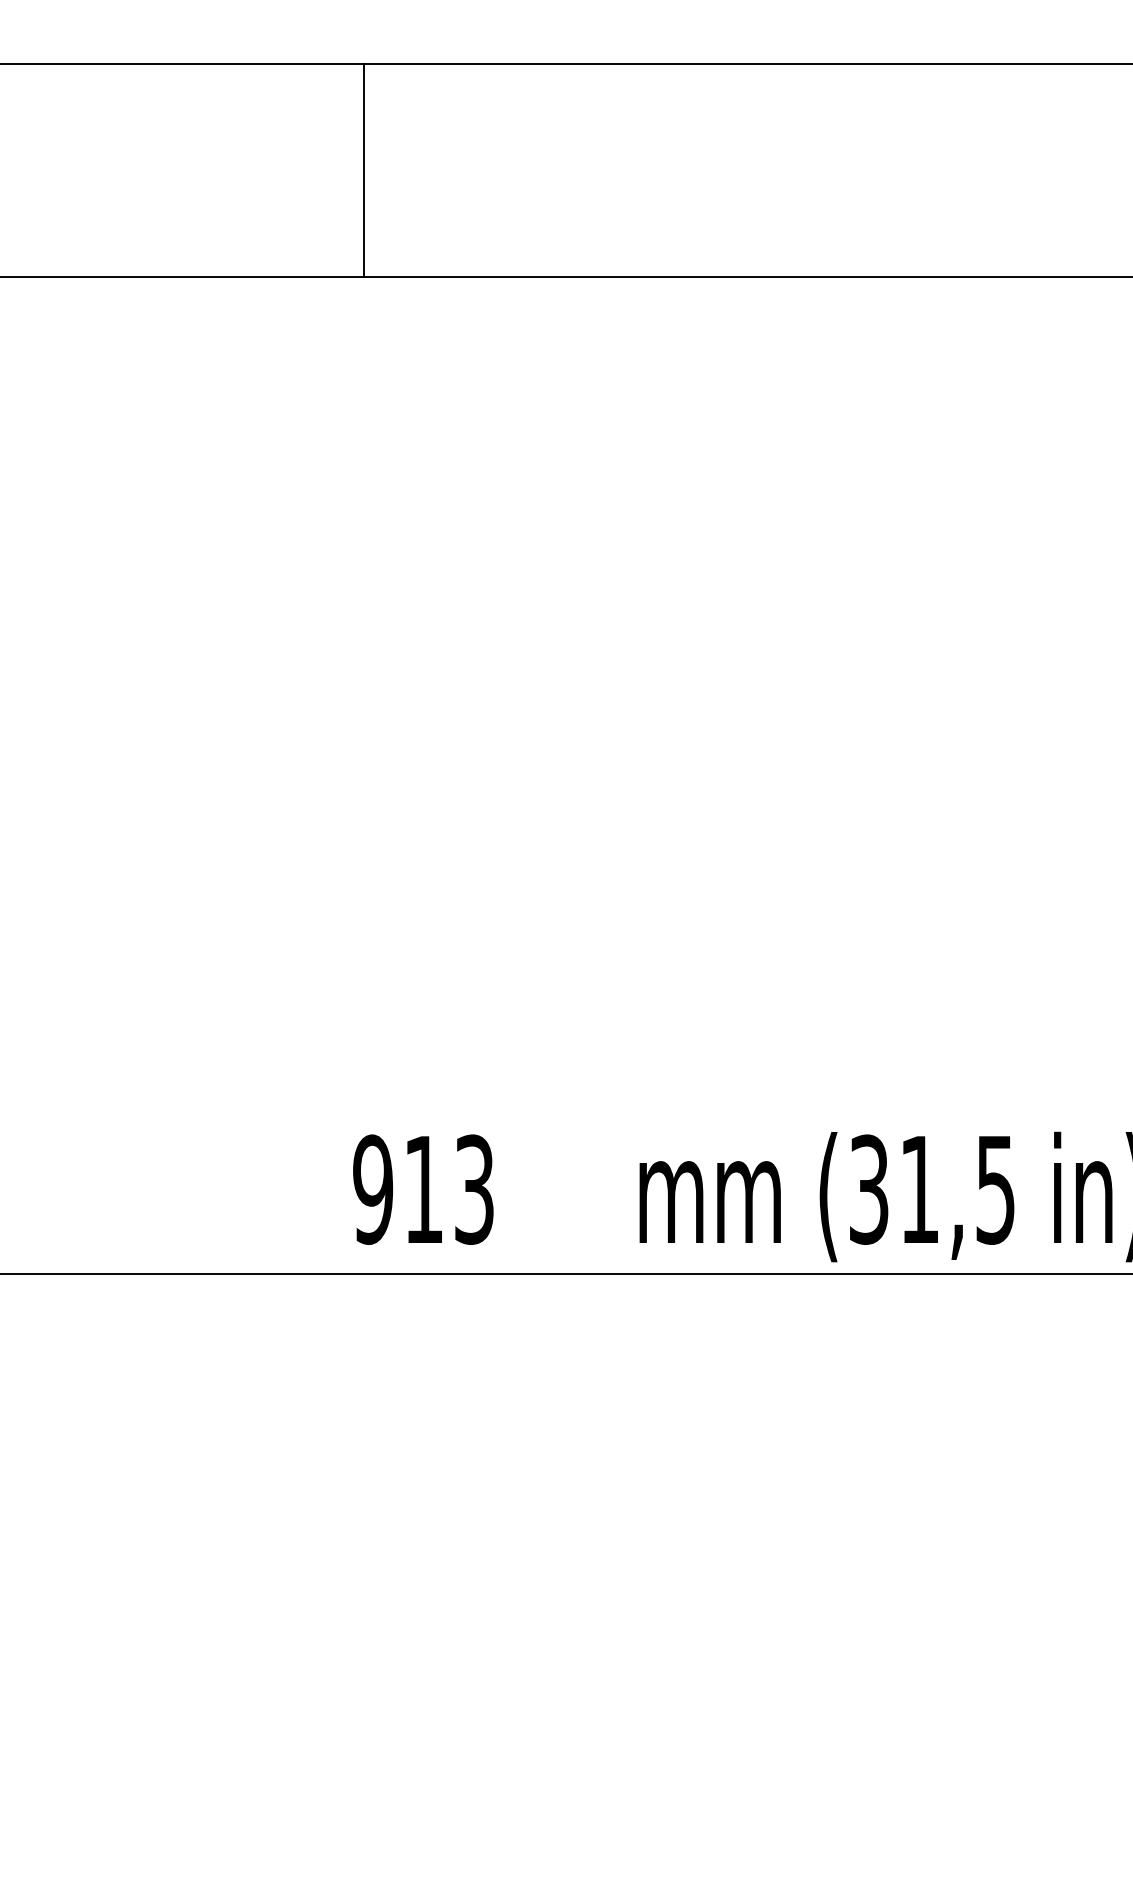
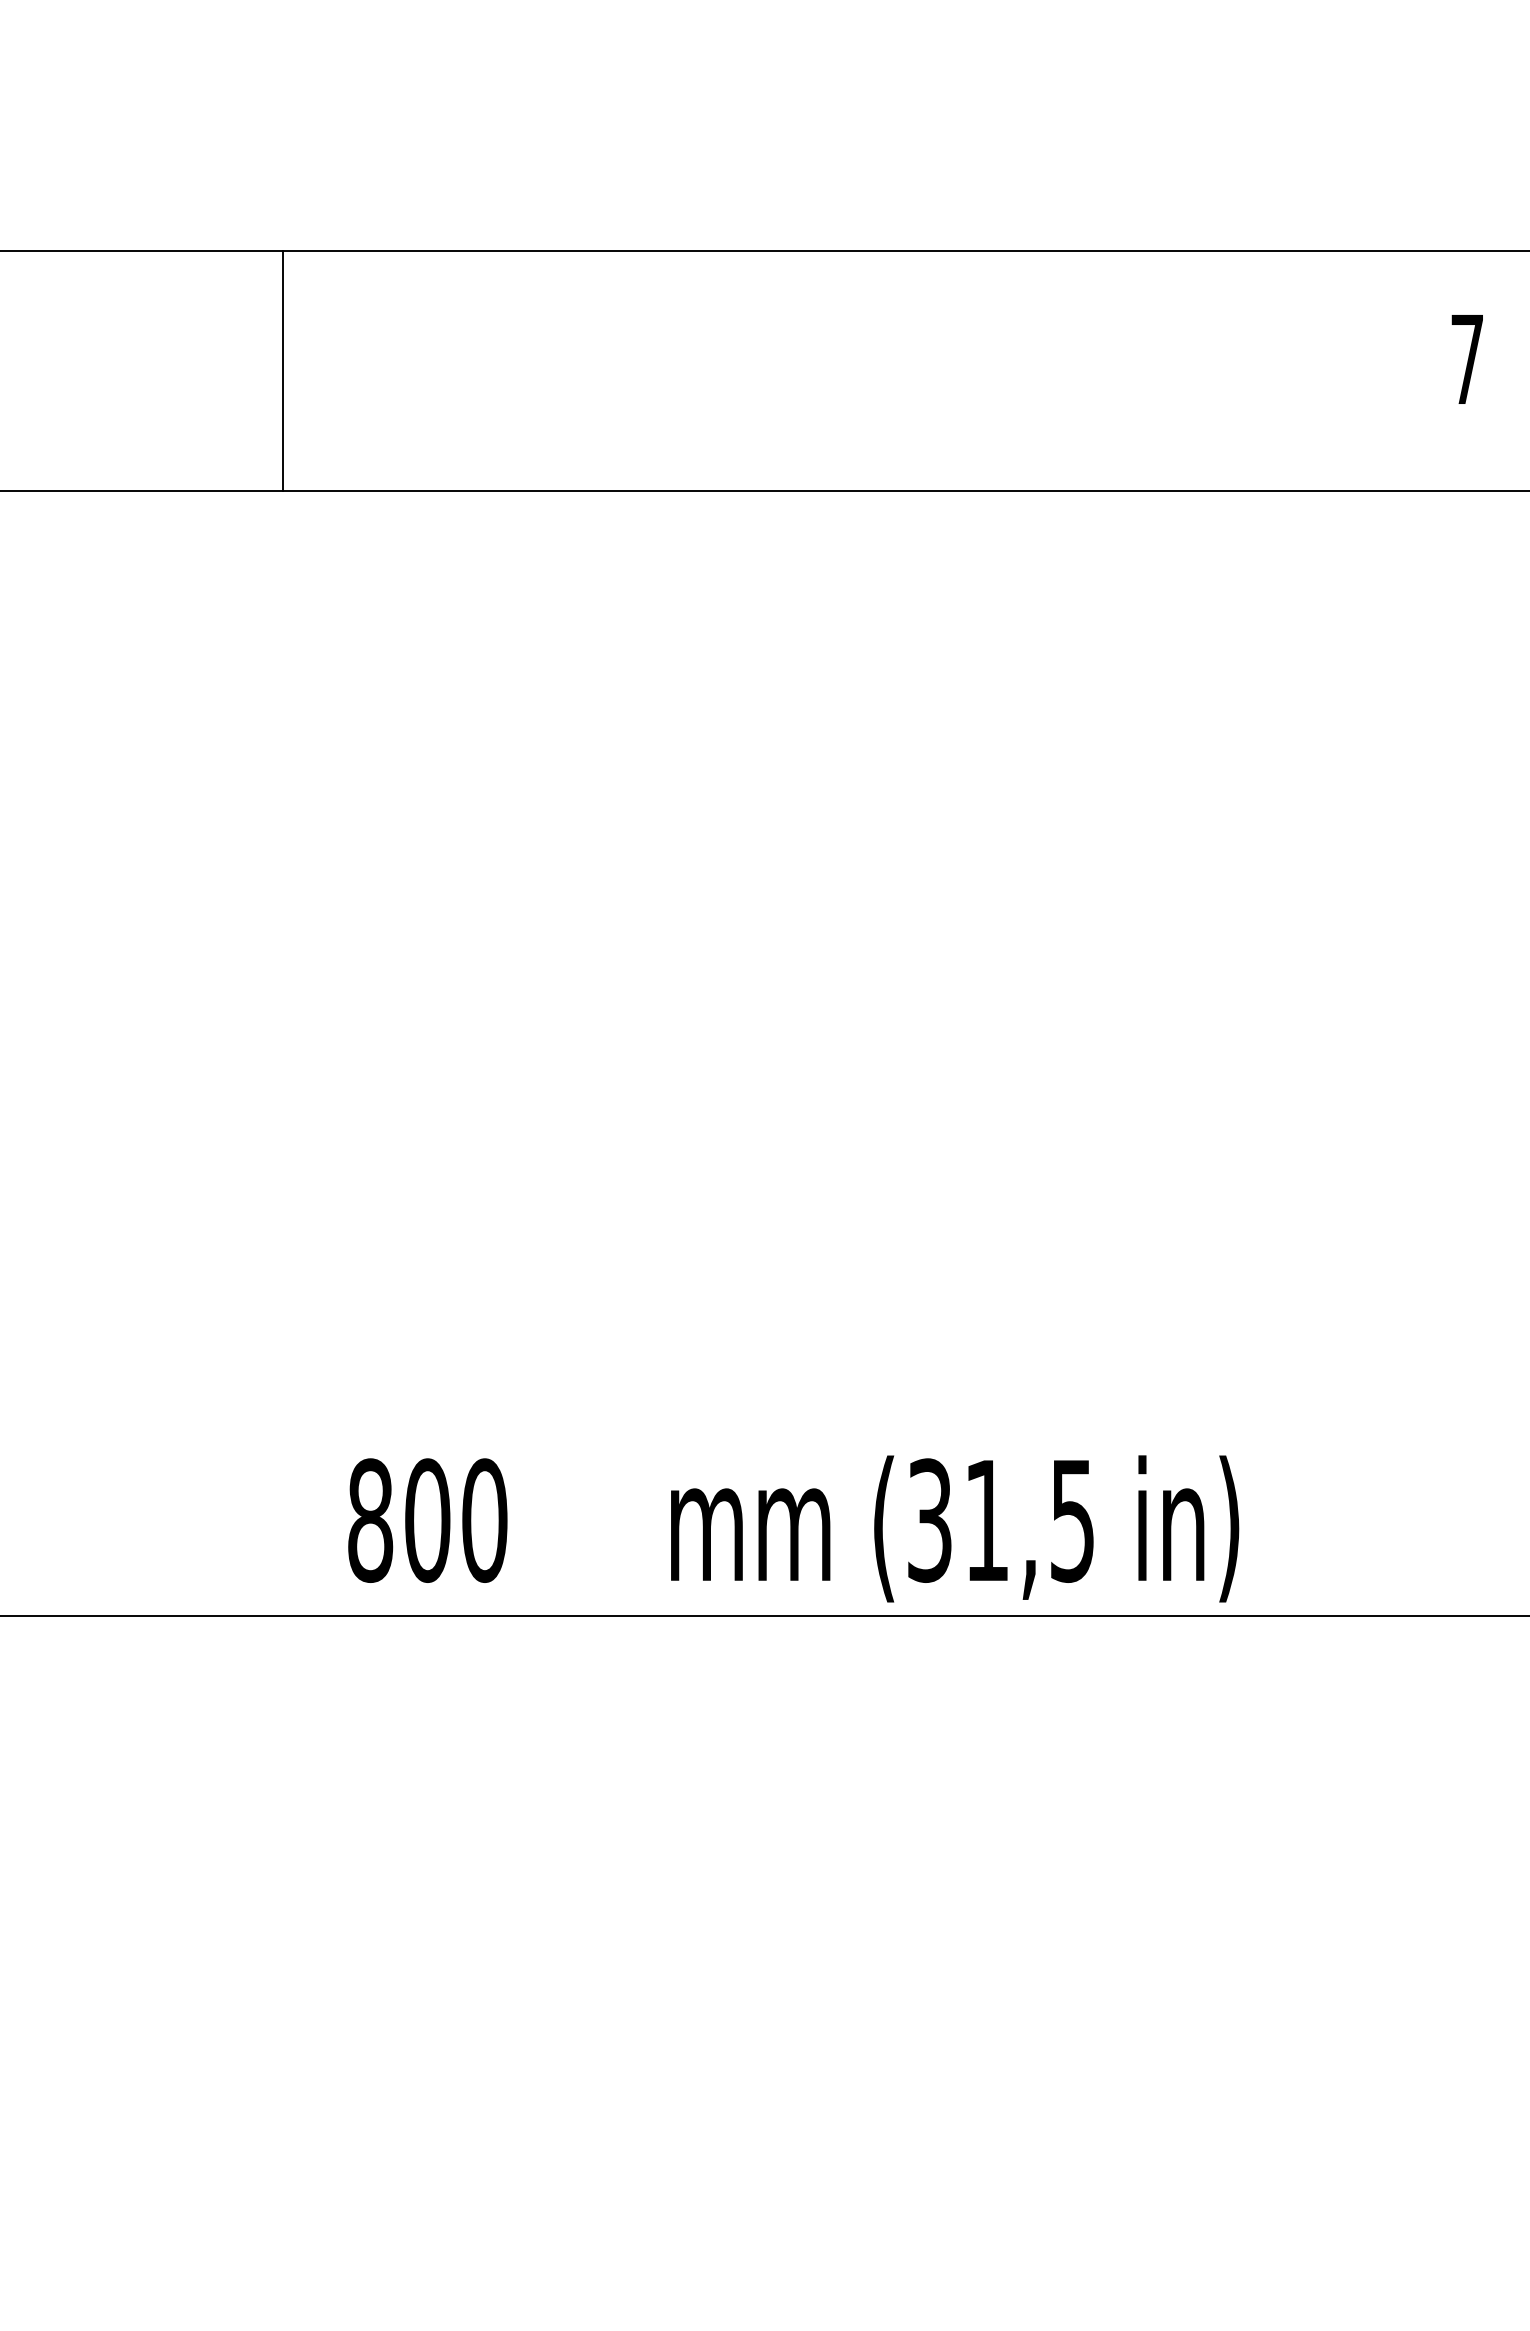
line: (364, 169) -> (283, 370), moved
text: (423, 1189) -> (427, 1520), 913 -> 800

